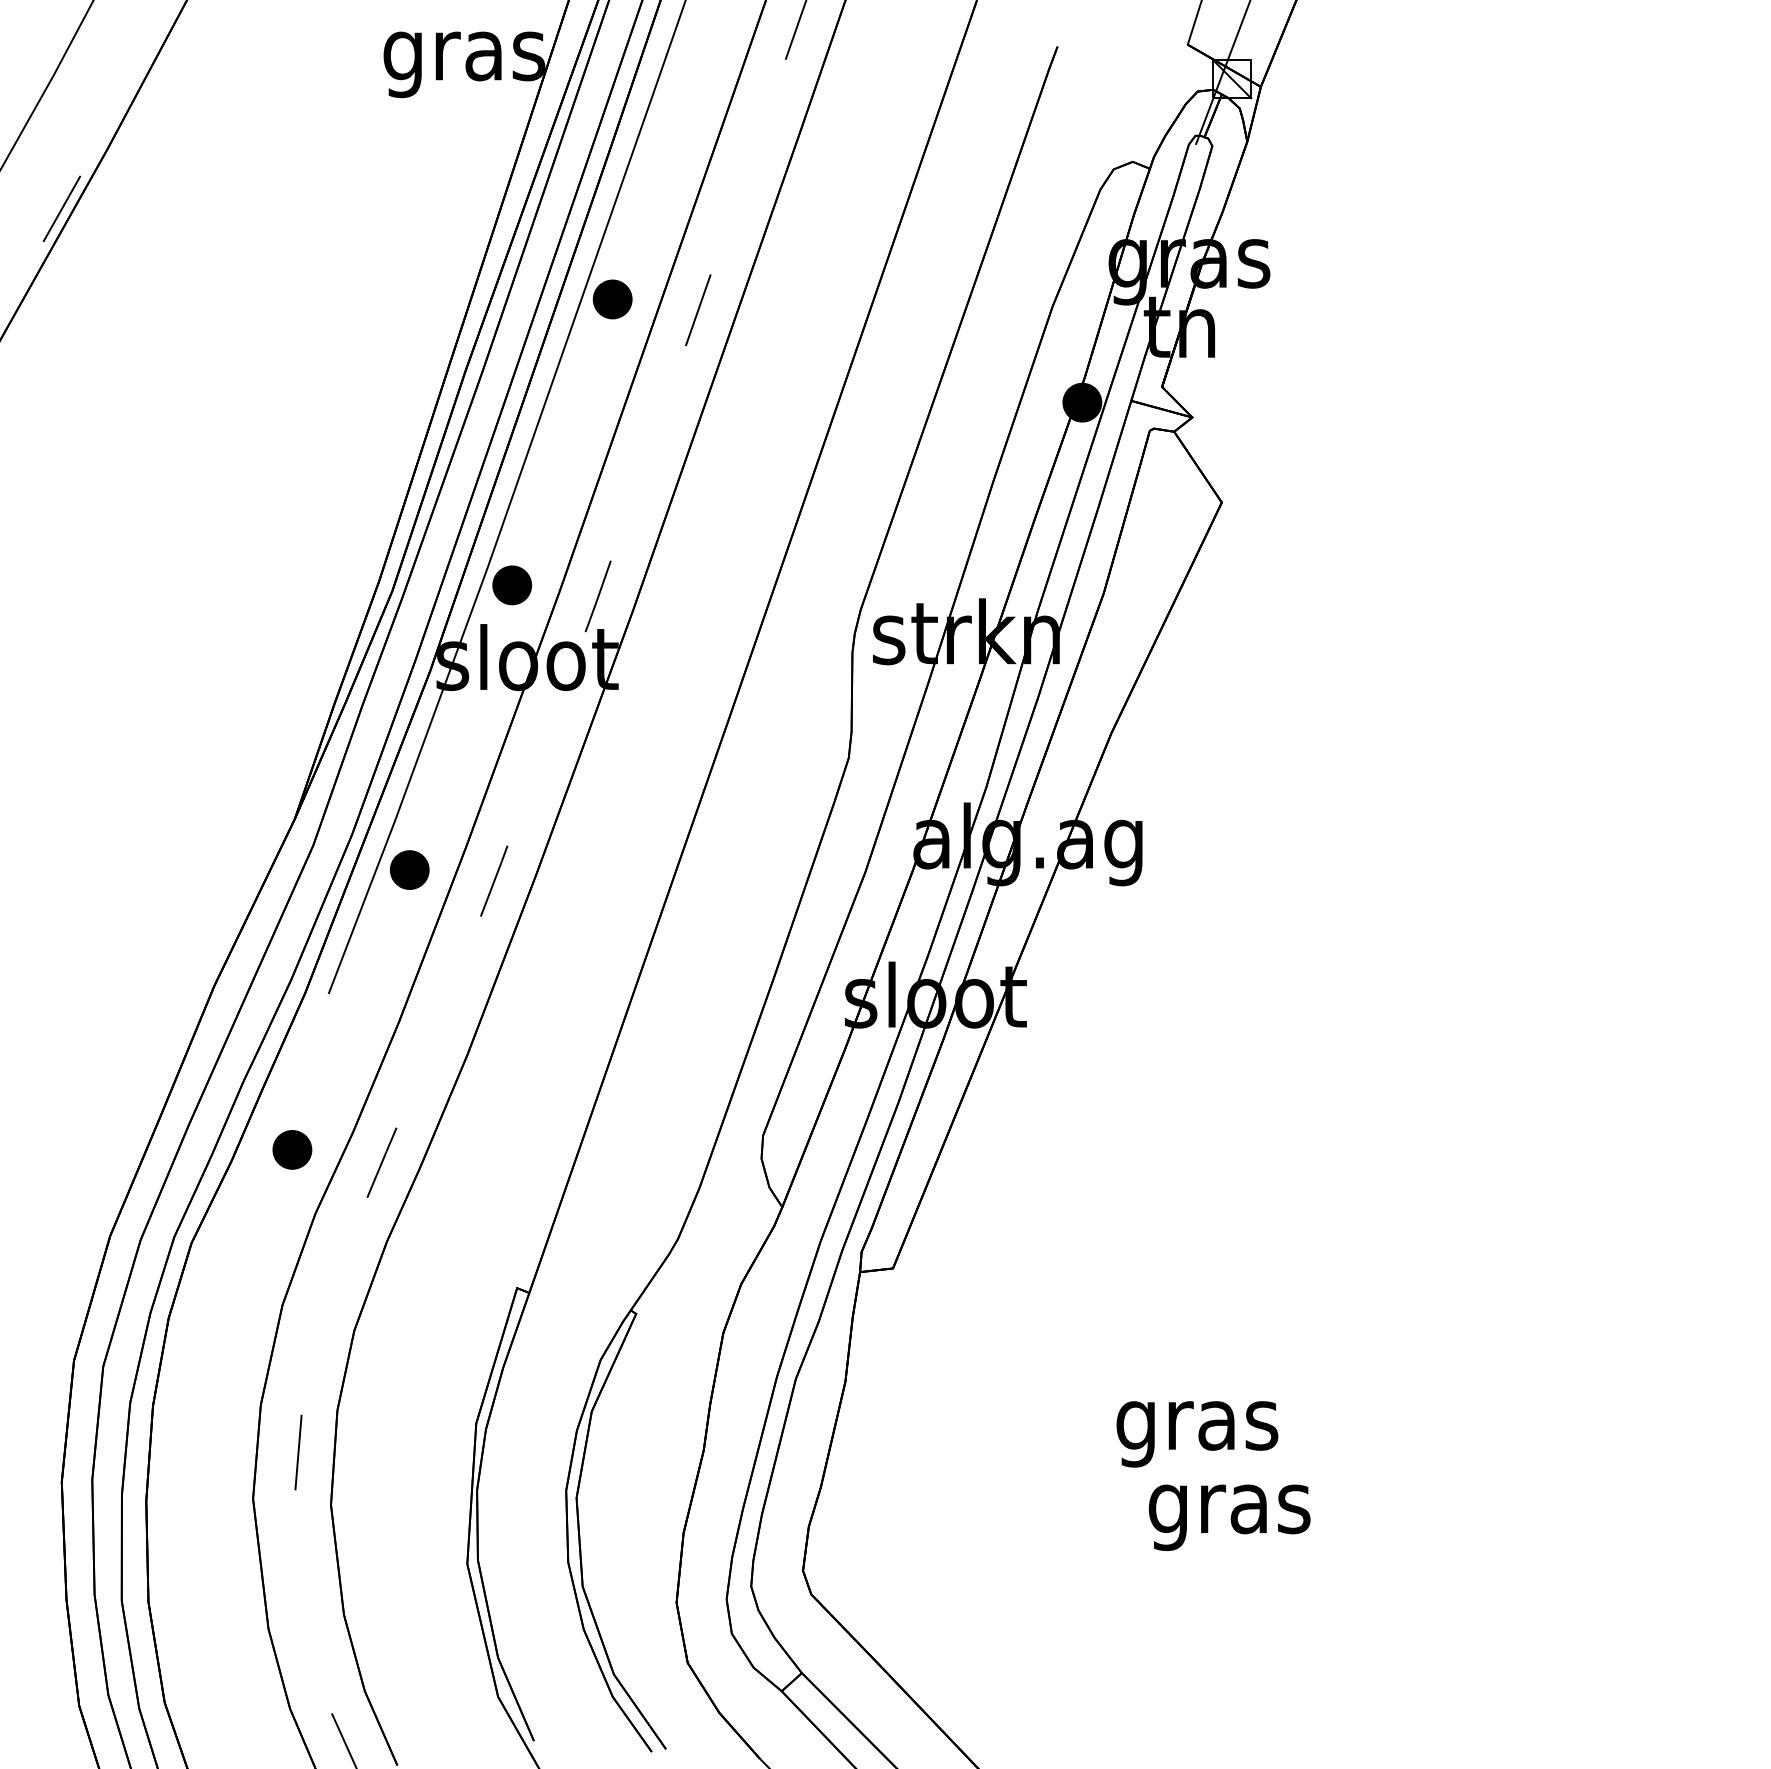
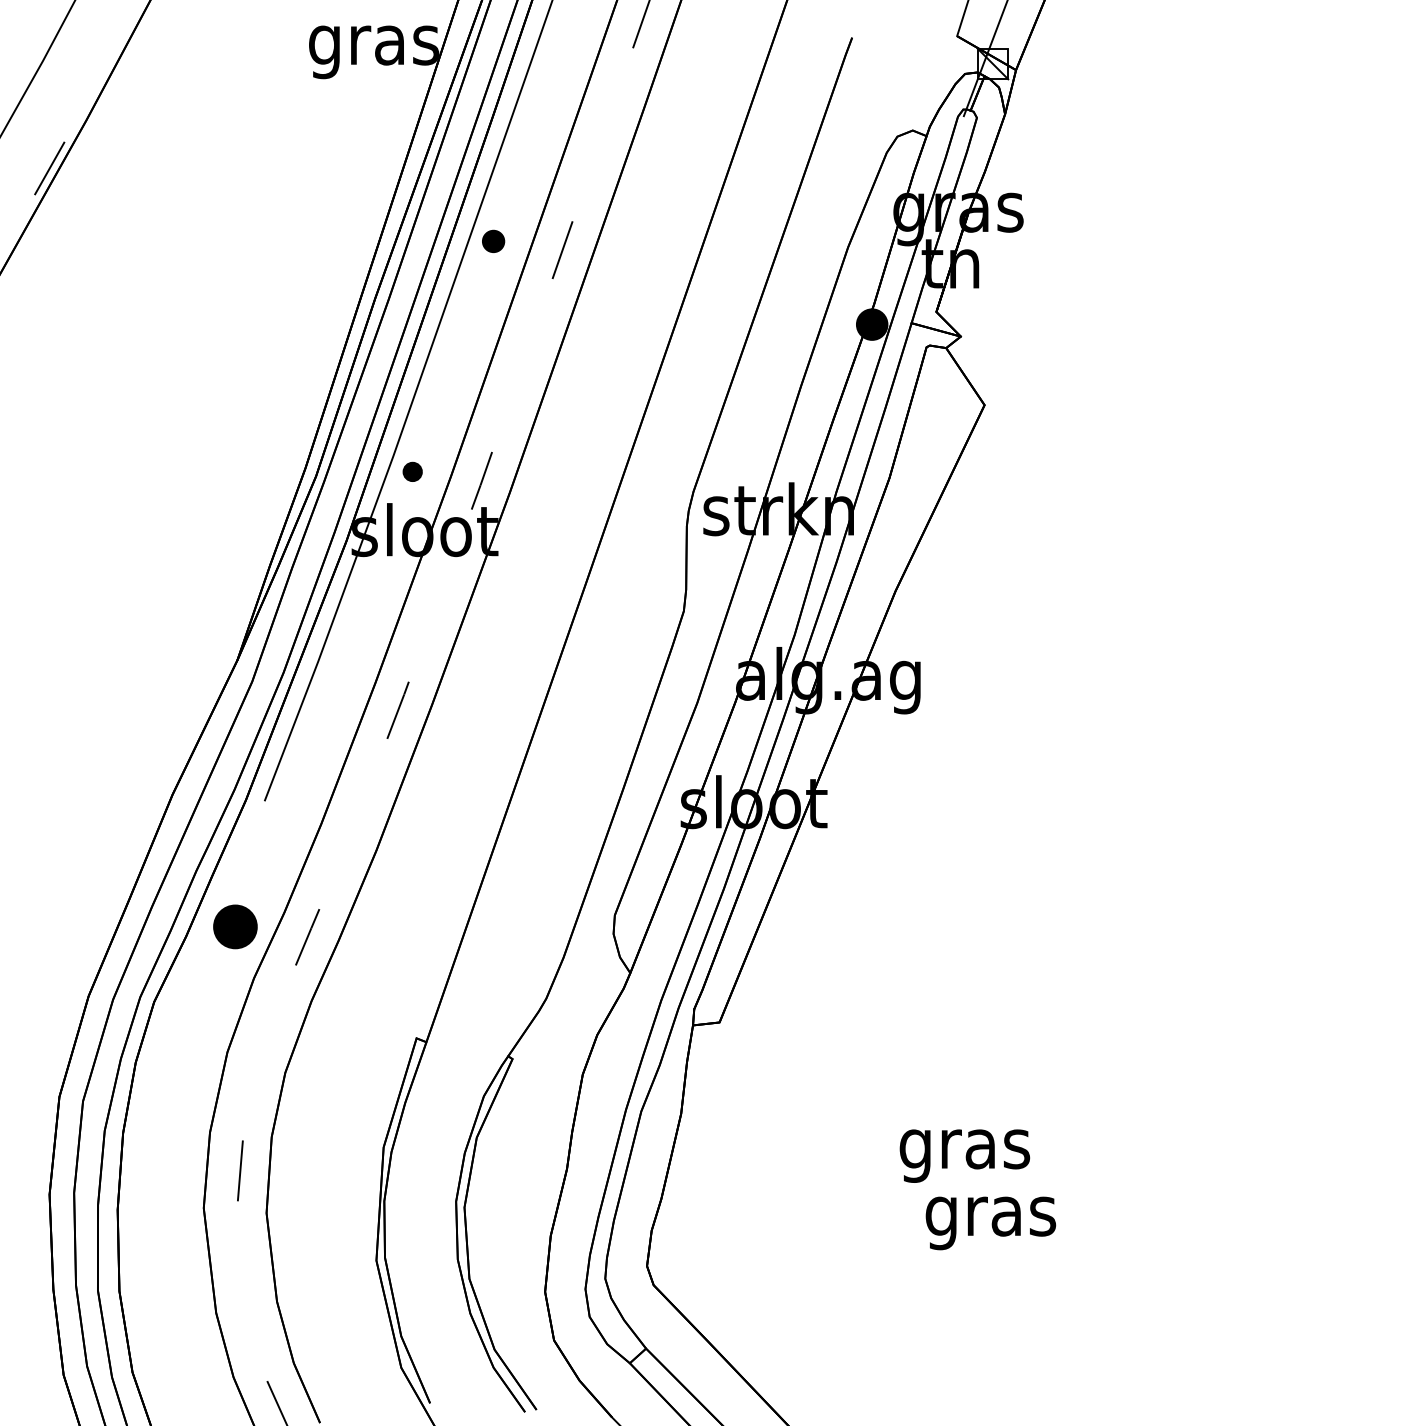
part: (612, 299) -> (493, 241), size x0.7
part: (512, 585) -> (412, 472), size x0.6
part: (409, 869) -> (329, 700), removed
part: (292, 1149) -> (235, 926), size x1.4

